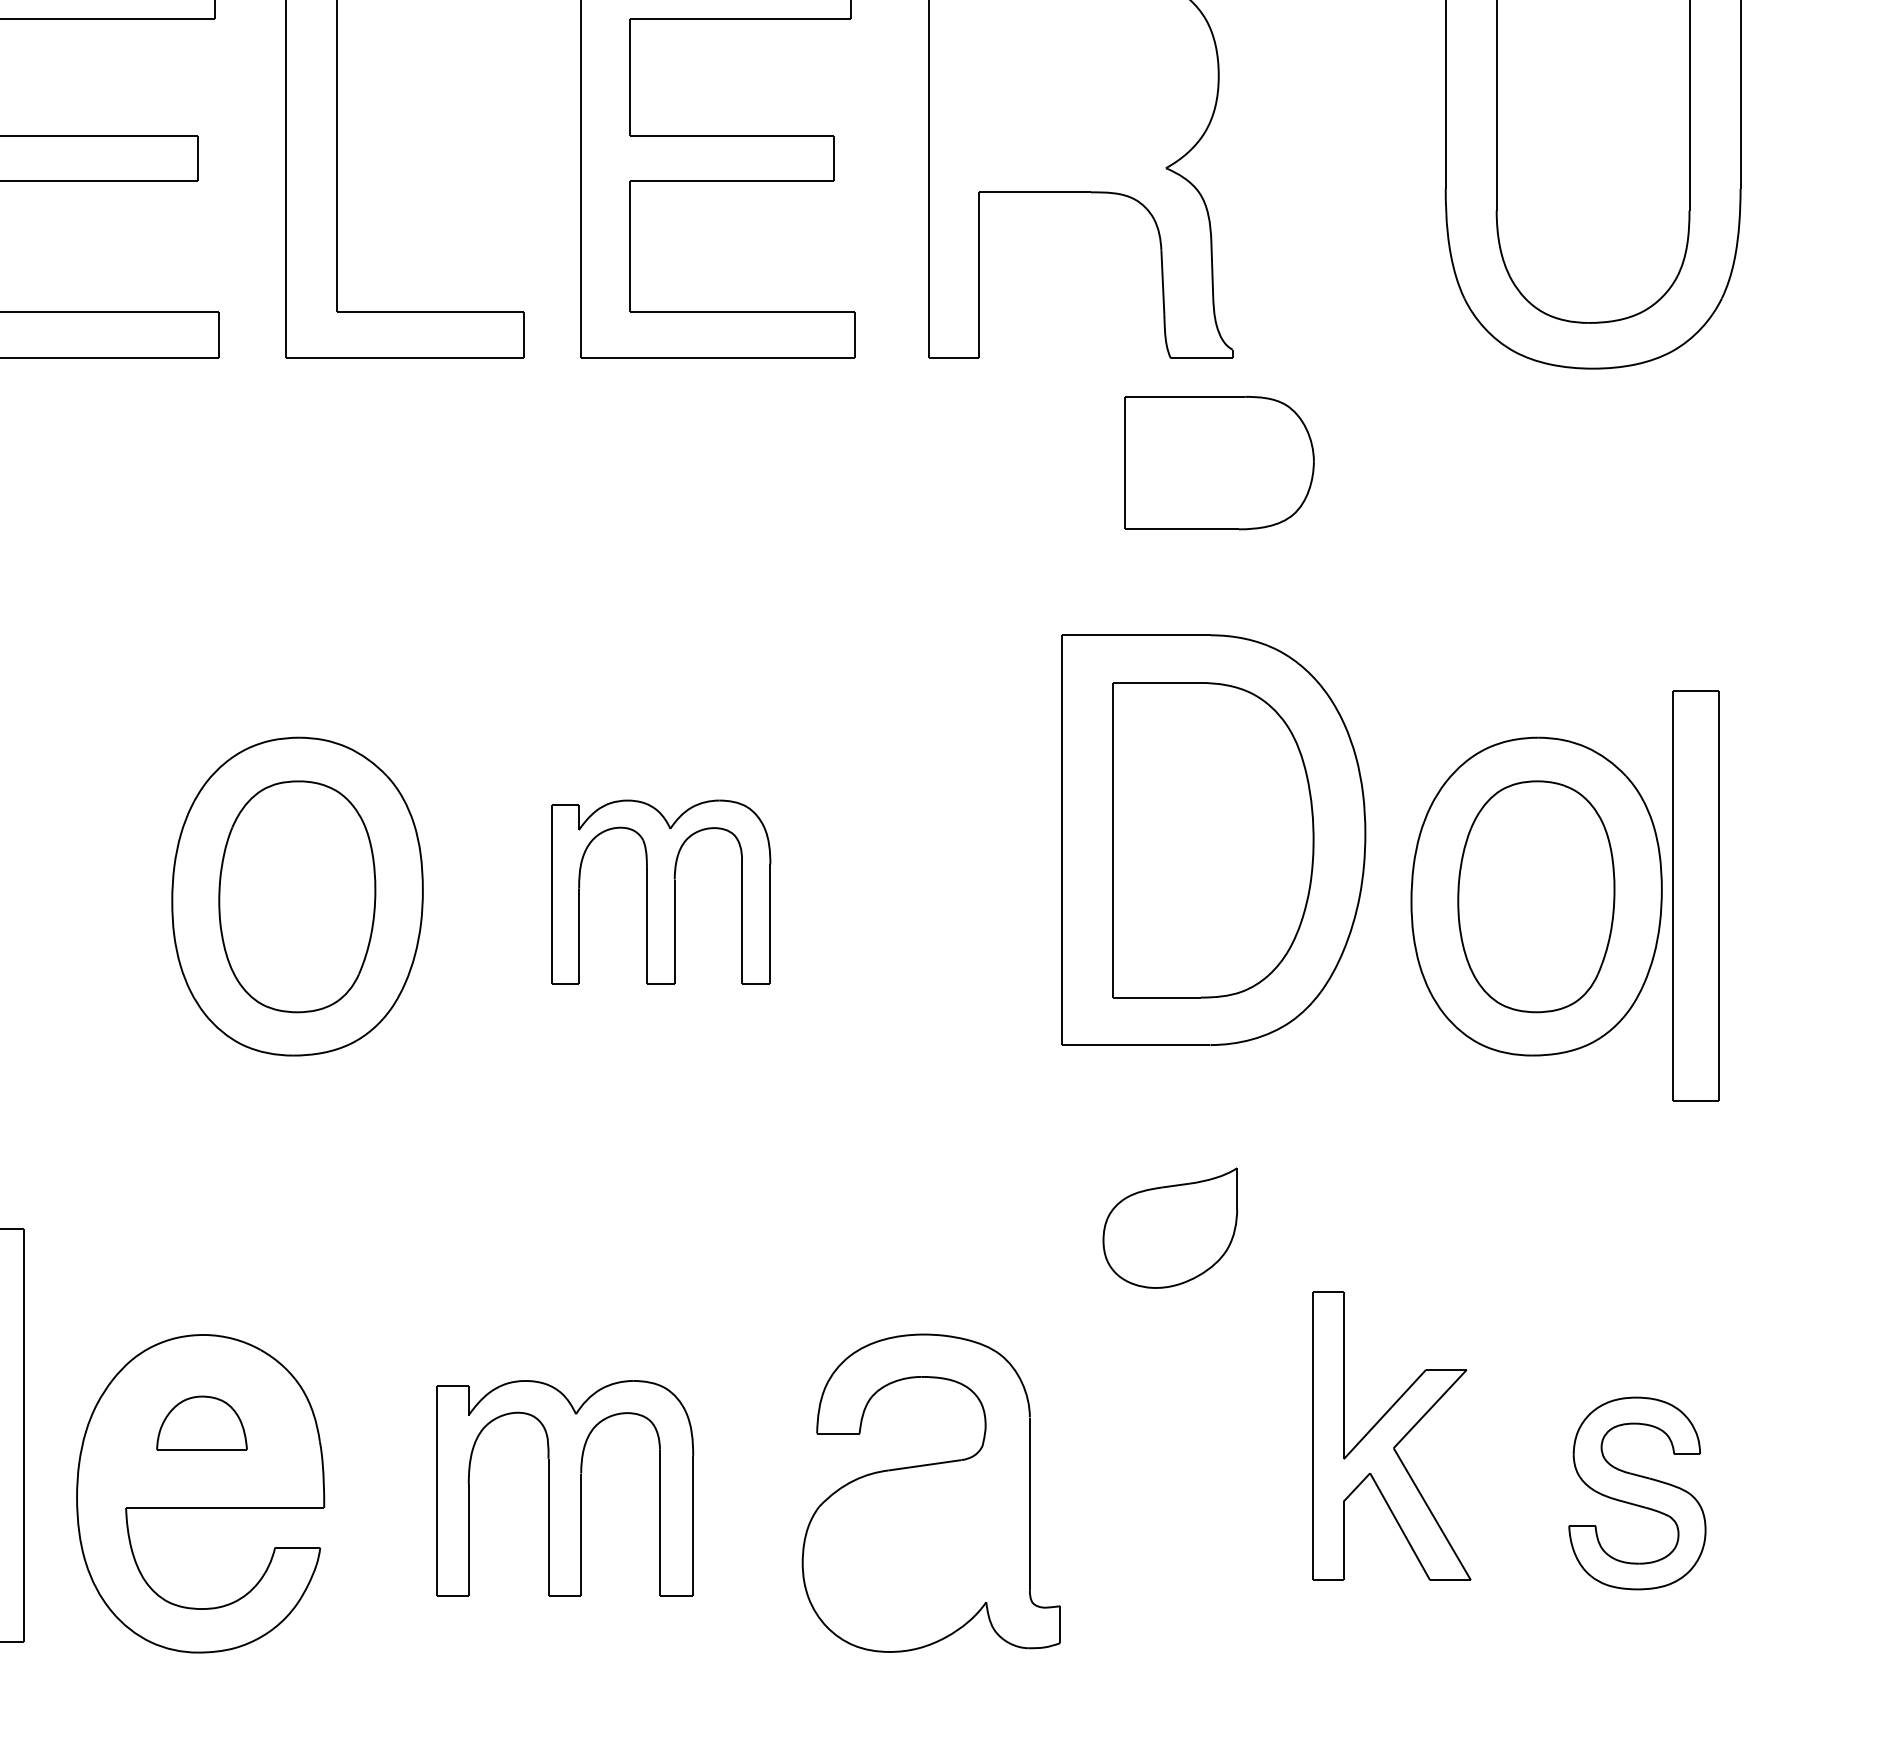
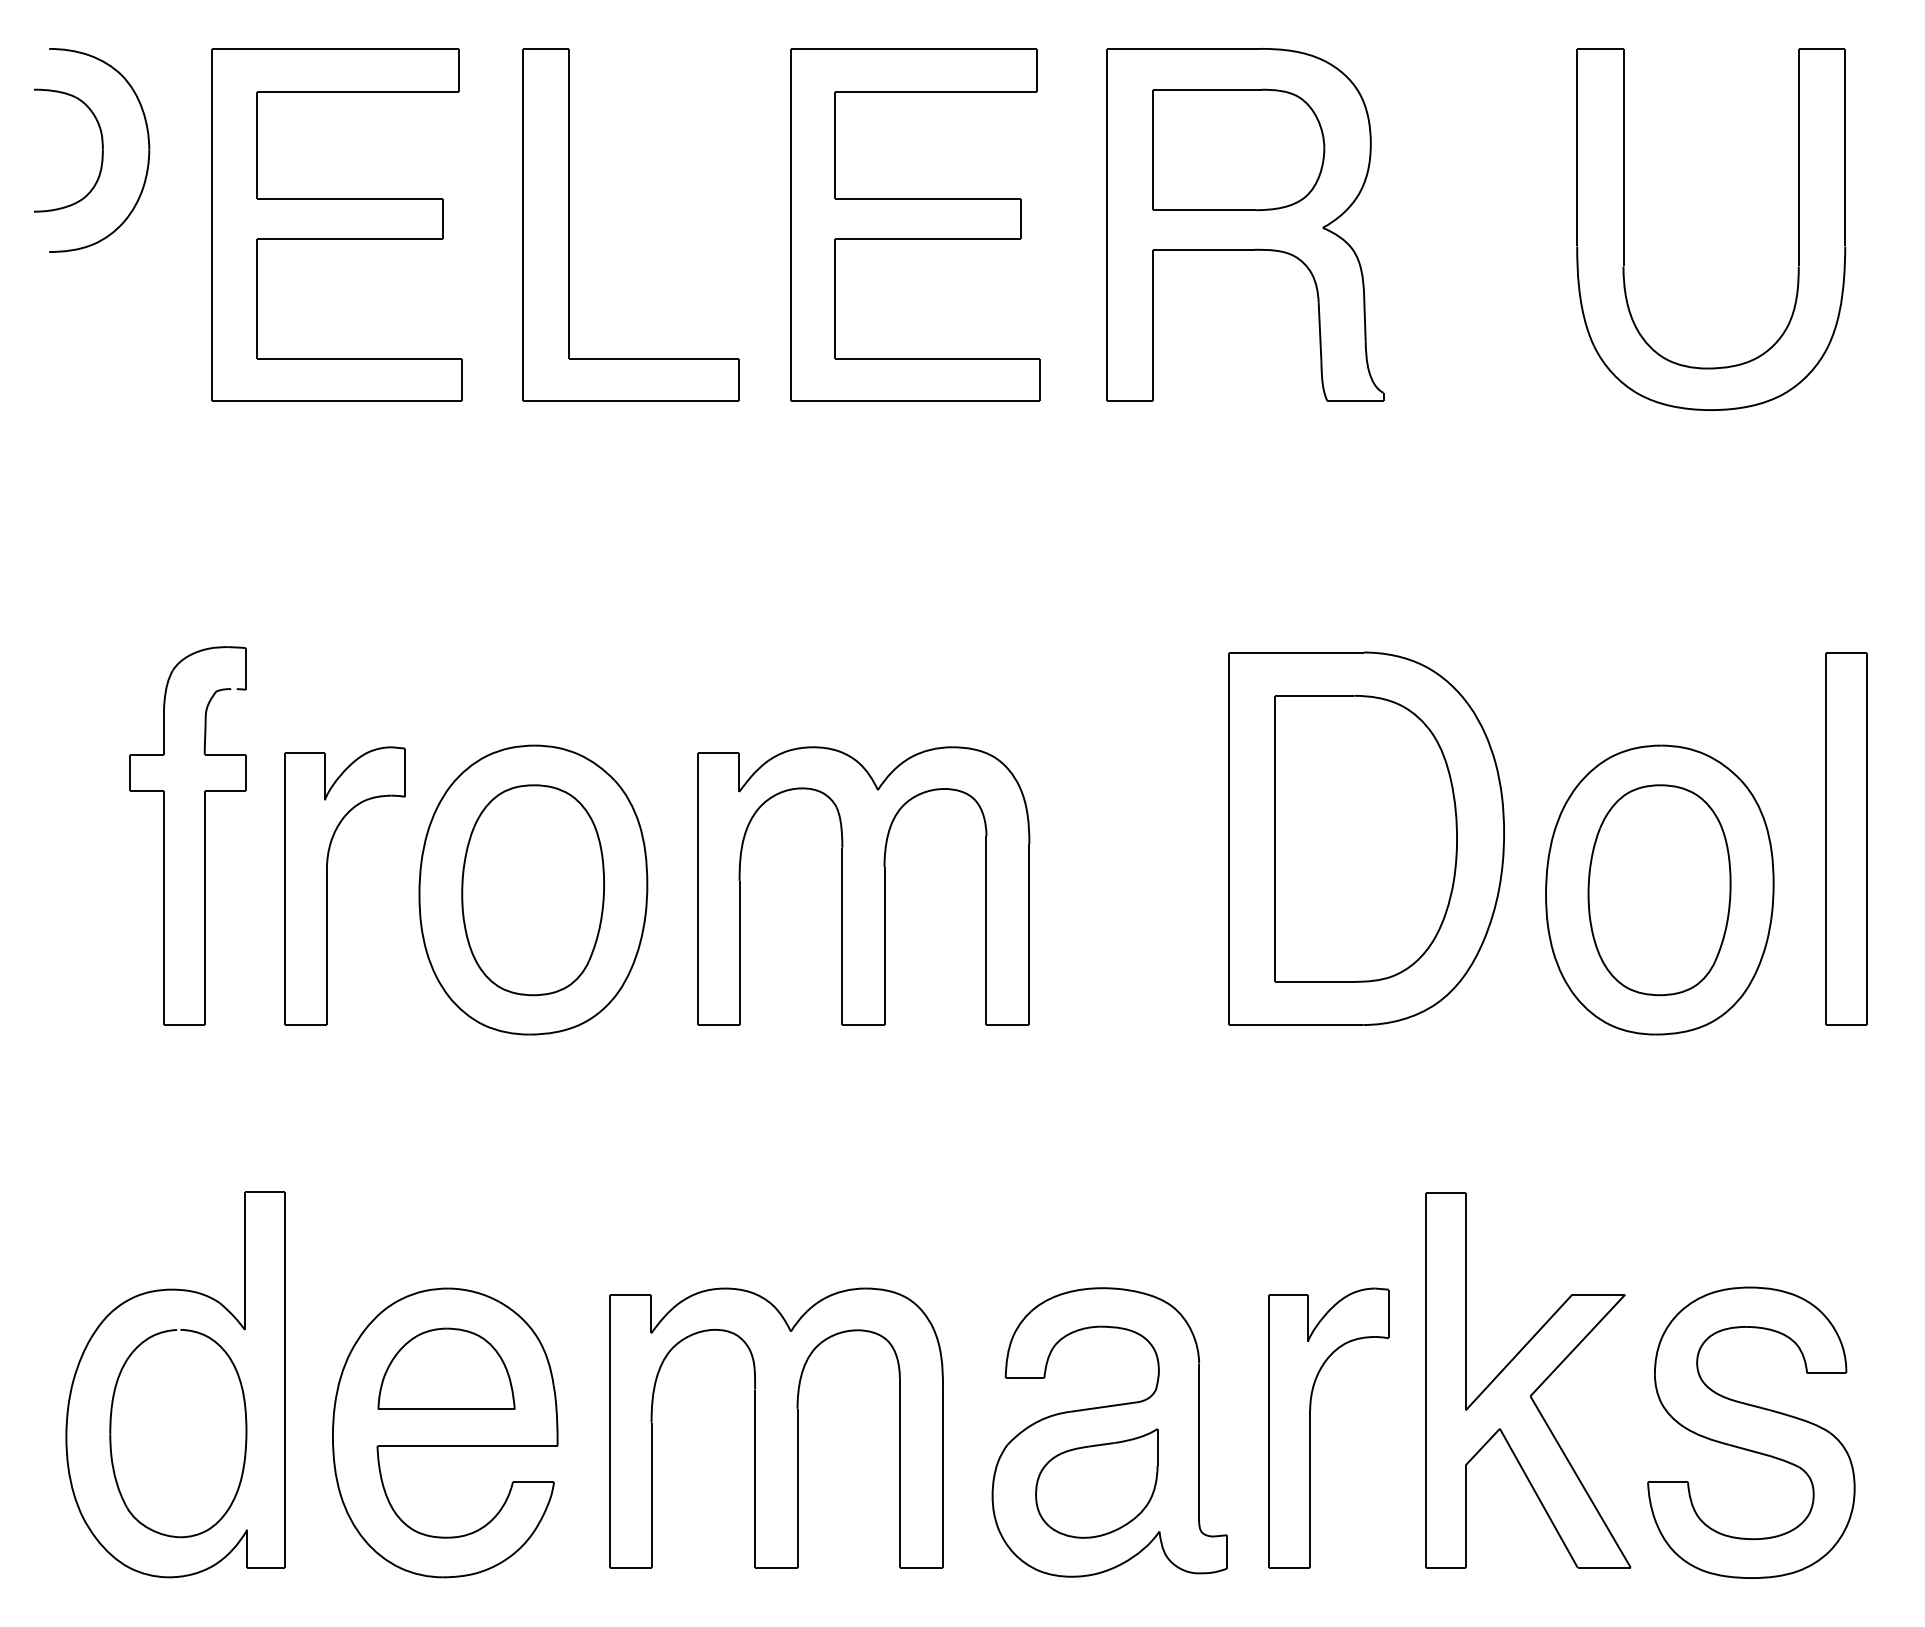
part: (1219, 462) -> (1238, 149), moved
part: (71, 891) -> (327, 885), added
part: (660, 891) -> (863, 885), size x1.67
part: (1695, 895) -> (1846, 838), moved
part: (1169, 1228) -> (1096, 1483), moved
part: (201, 1422) -> (446, 1368), size x1.67
part: (1392, 1436) -> (1528, 1380), size x1.43
part: (564, 1487) -> (776, 1427), size x1.43
part: (1152, 1487) -> (1310, 1427), added
part: (1637, 1493) -> (1751, 1432), size x1.67

